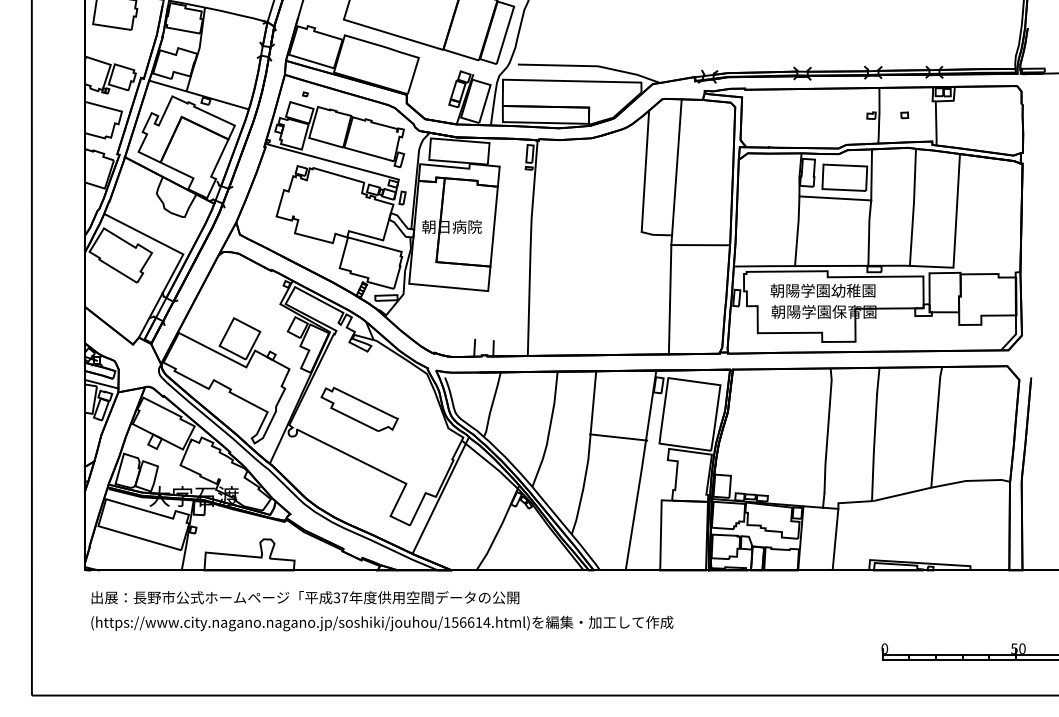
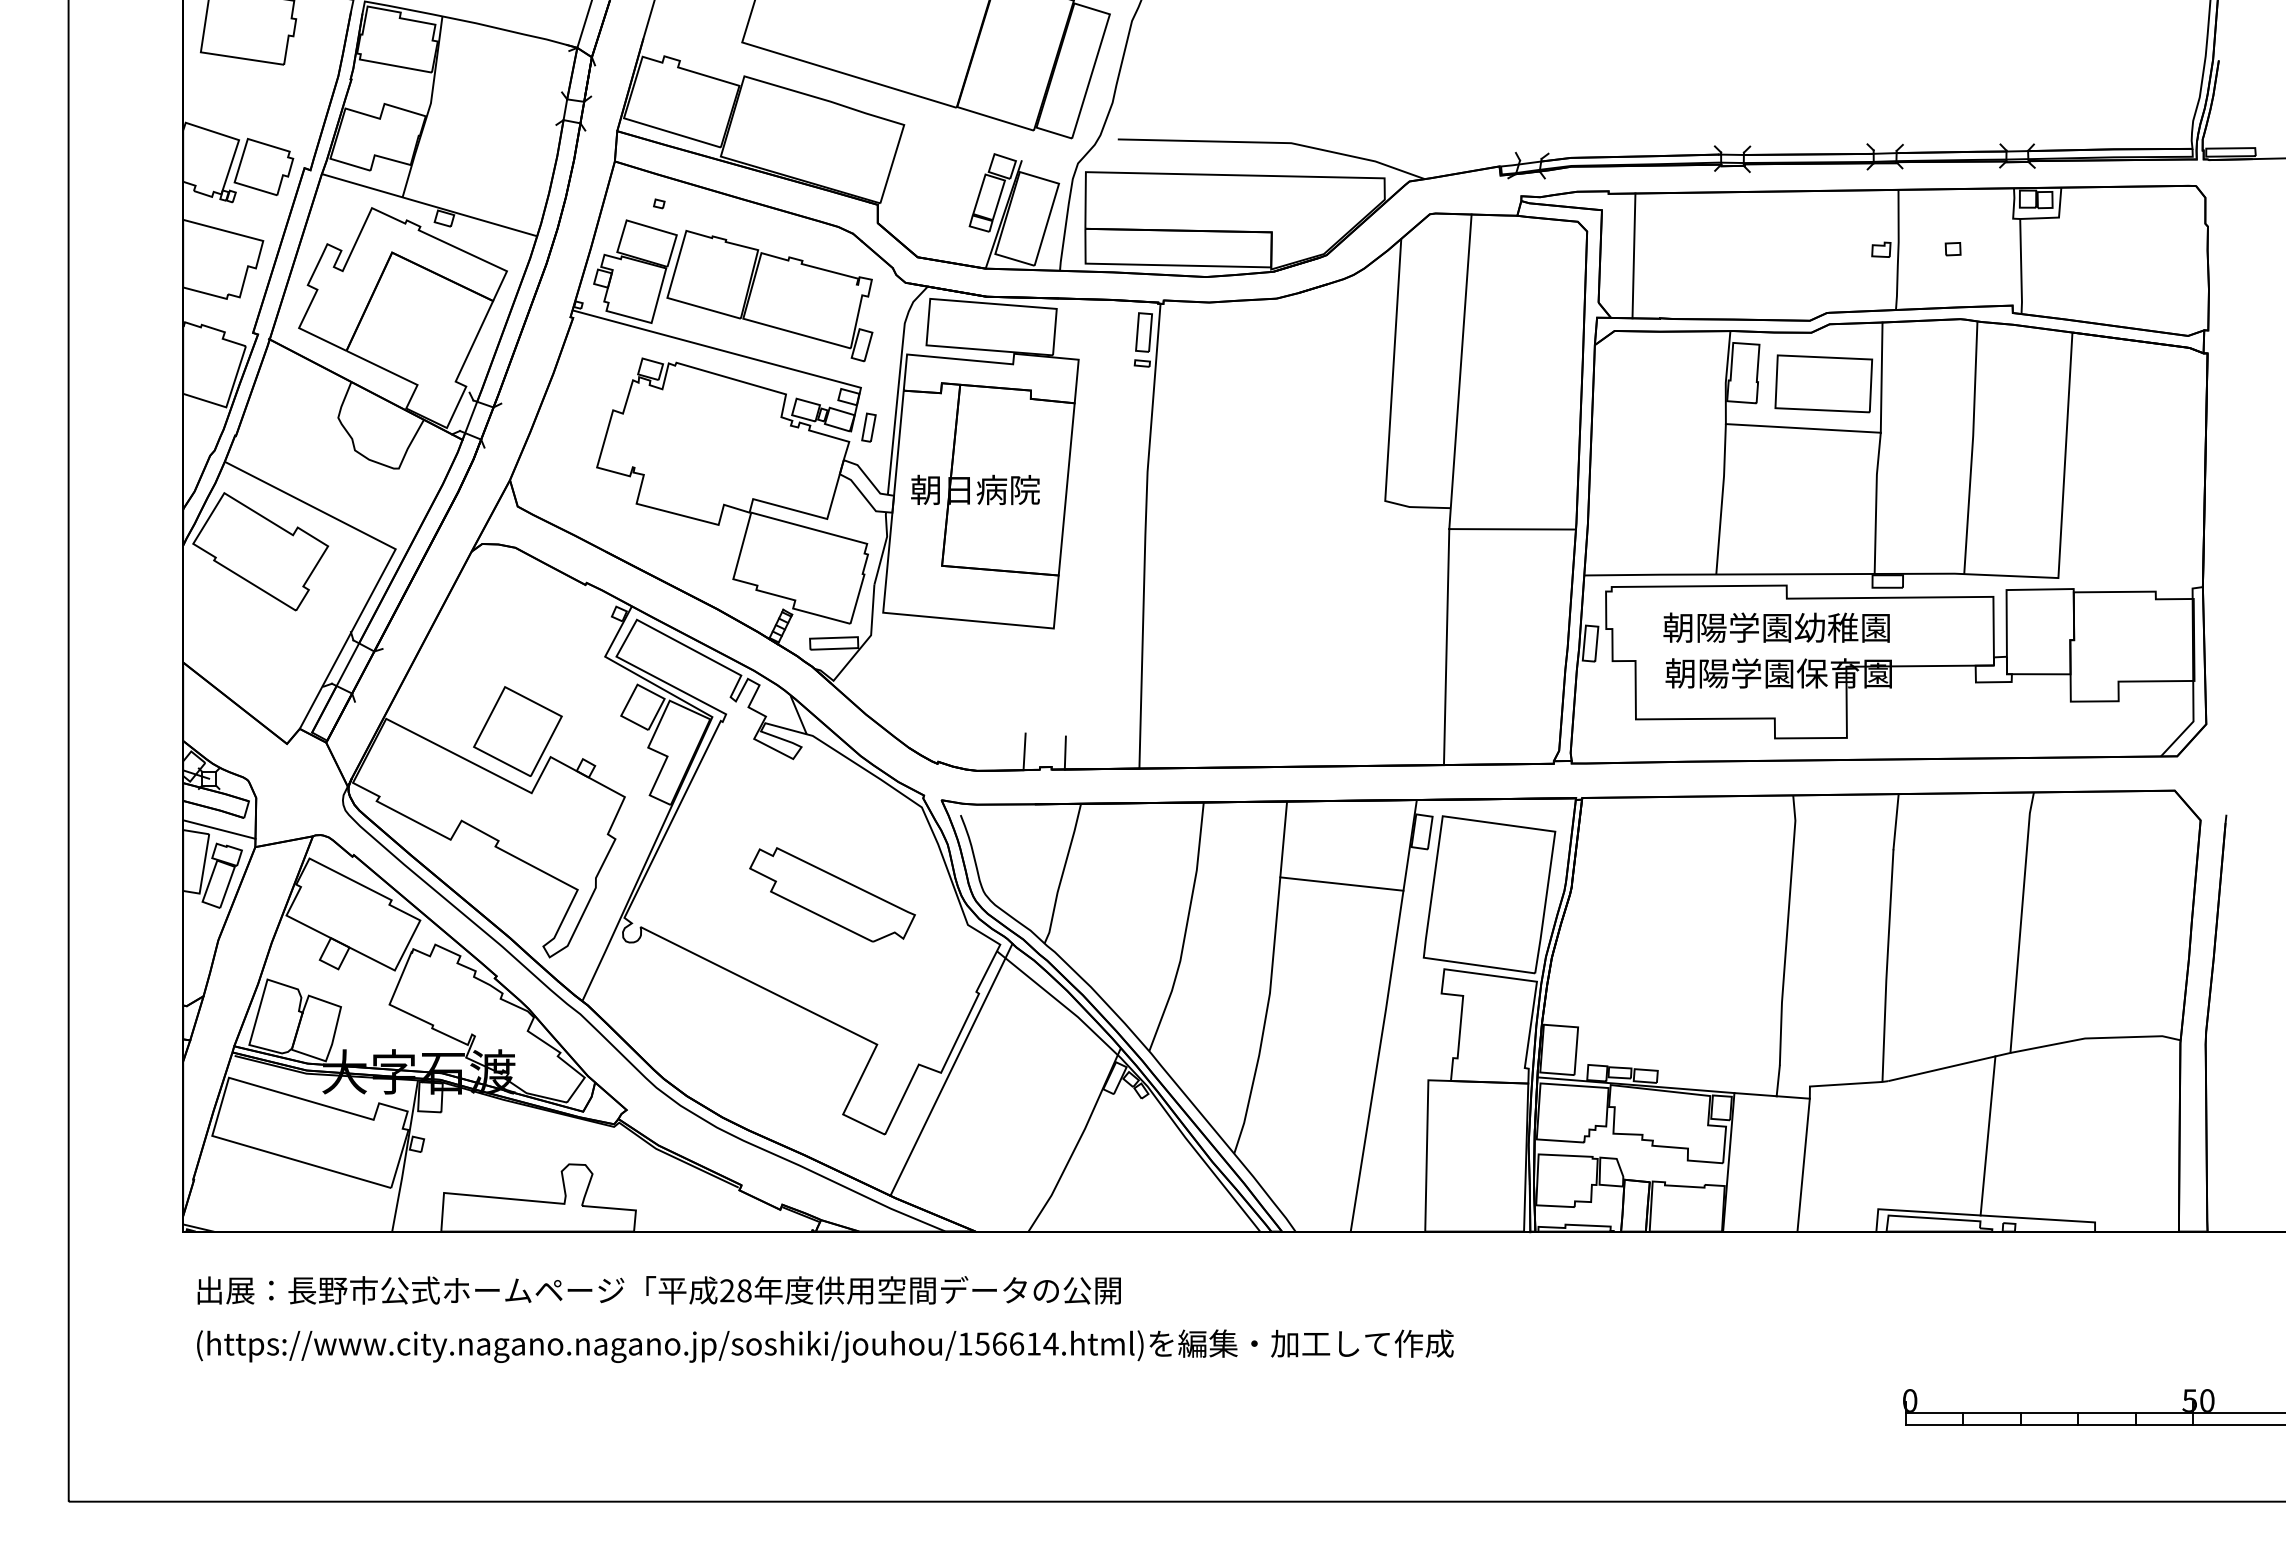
line: (756, 118) -> (1633, 255), added
part: (359, 408) -> (832, 892), moved
line: (618, 437) -> (1341, 884), moved
line: (920, 525) -> (1987, 1134), added
text: (340, 597) -> (734, 1290), 37 -> 28

